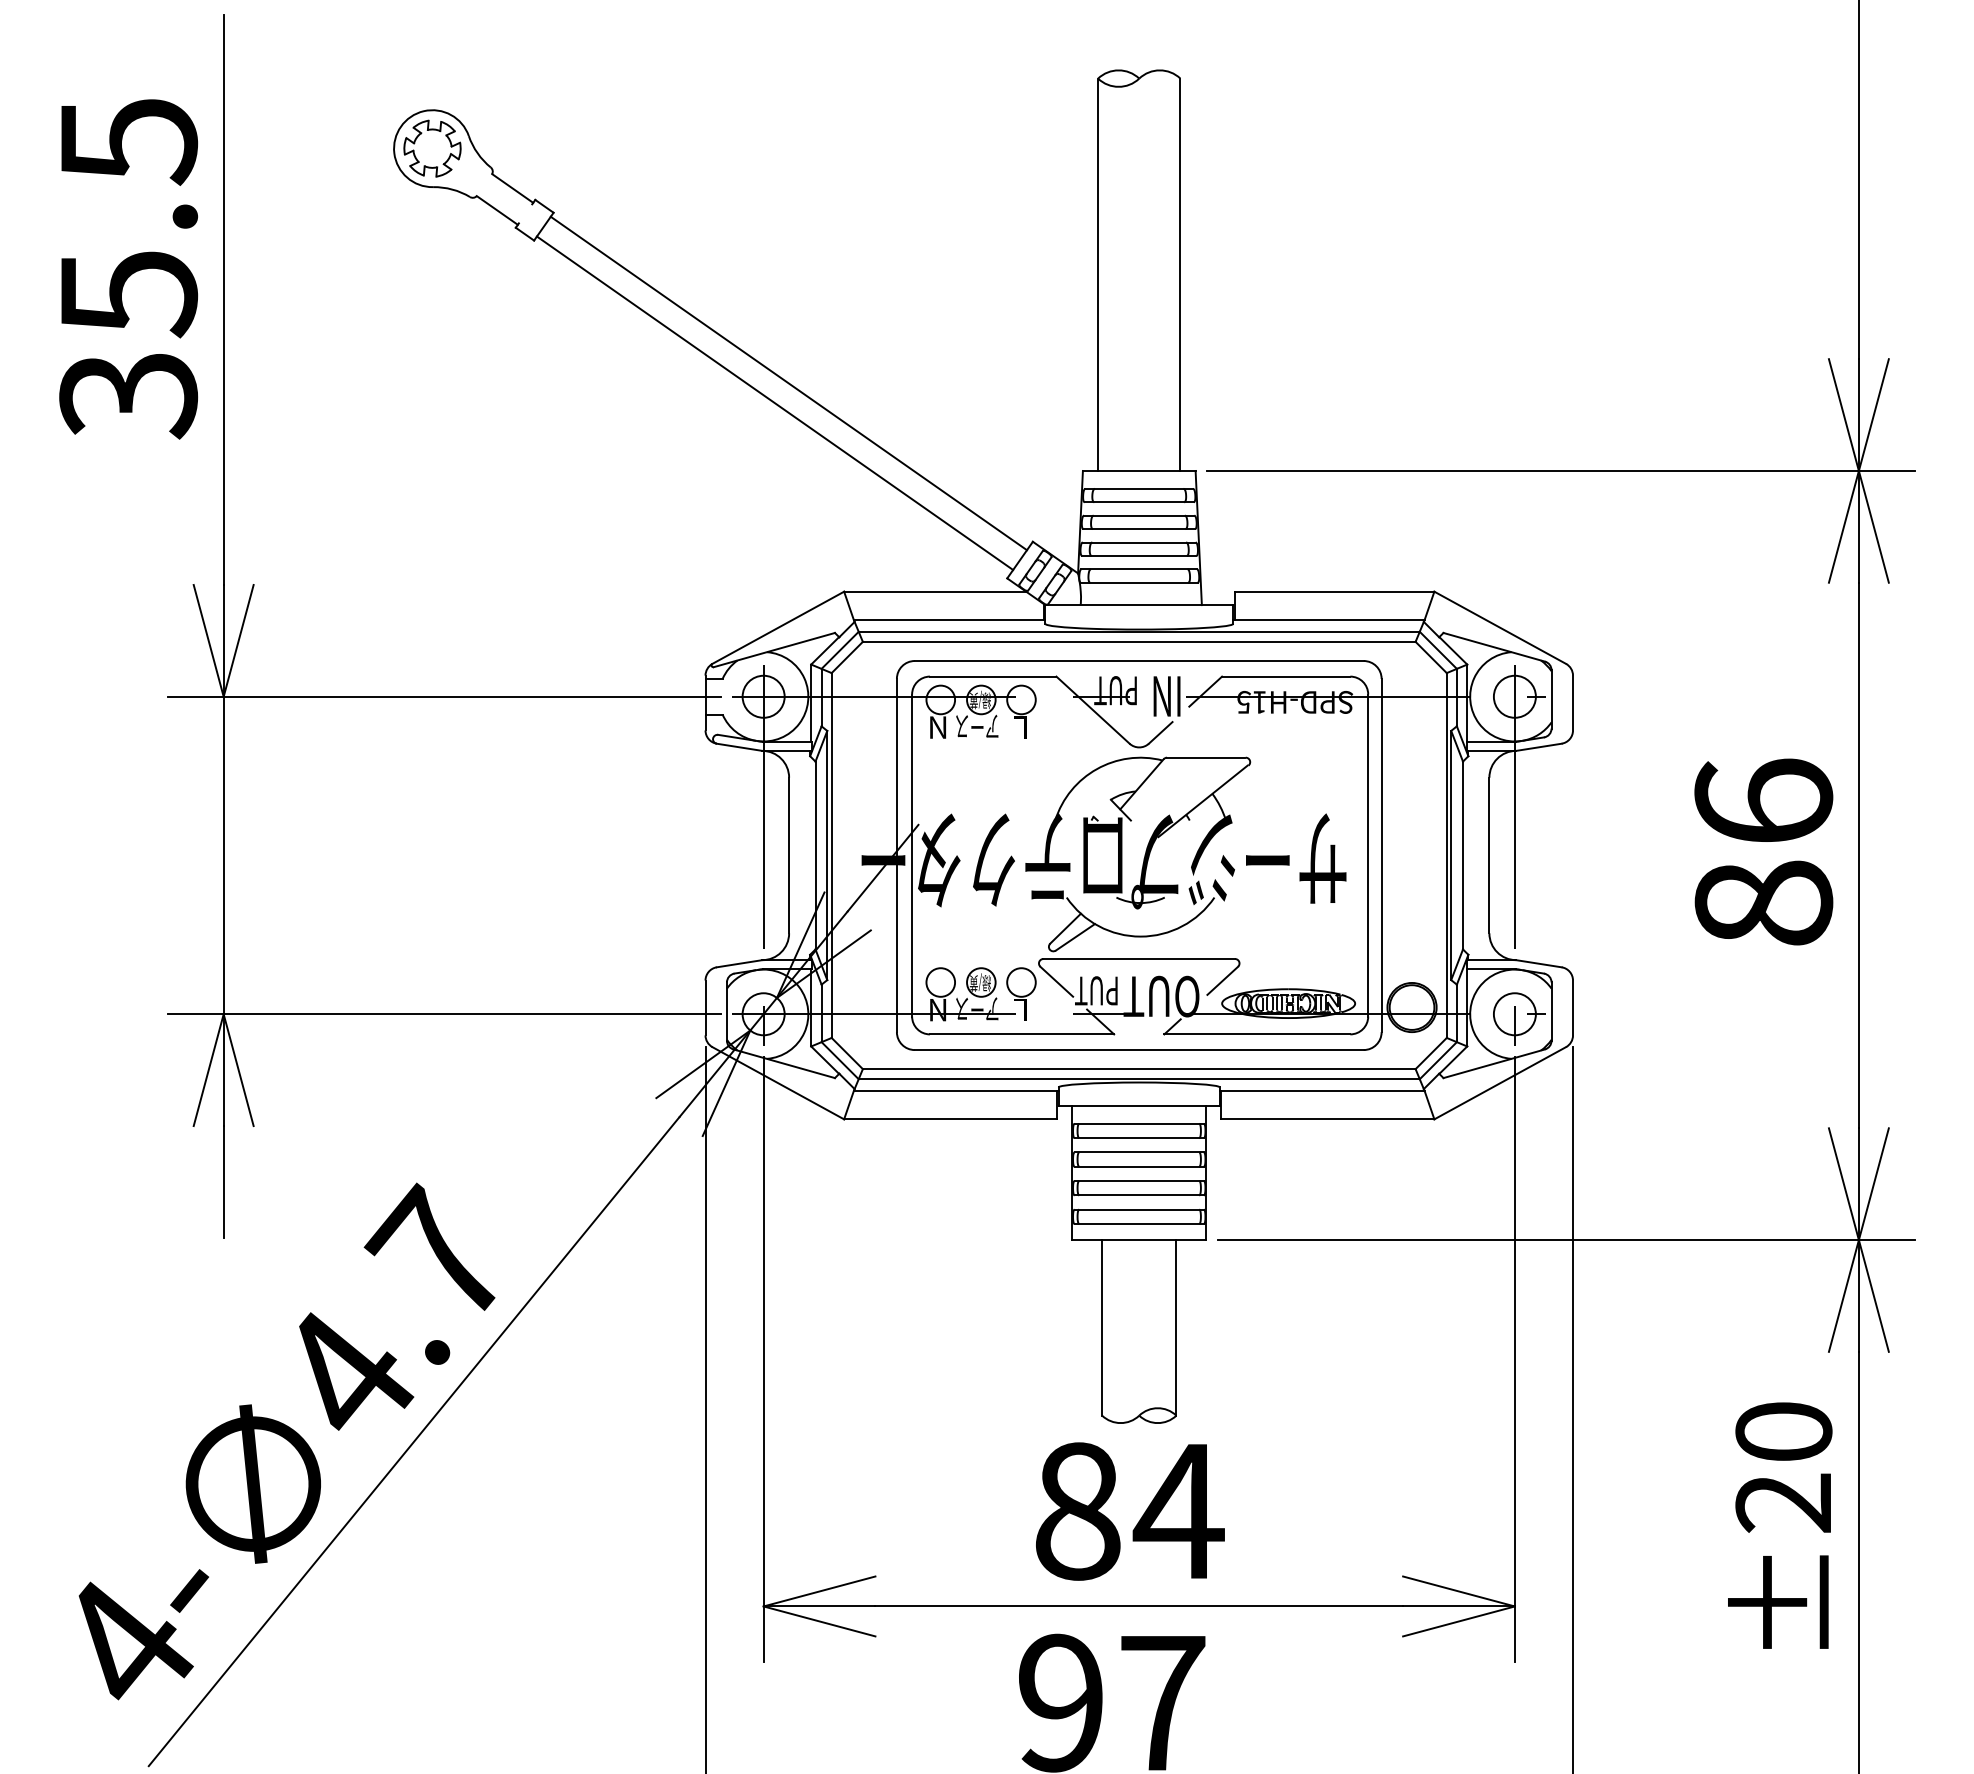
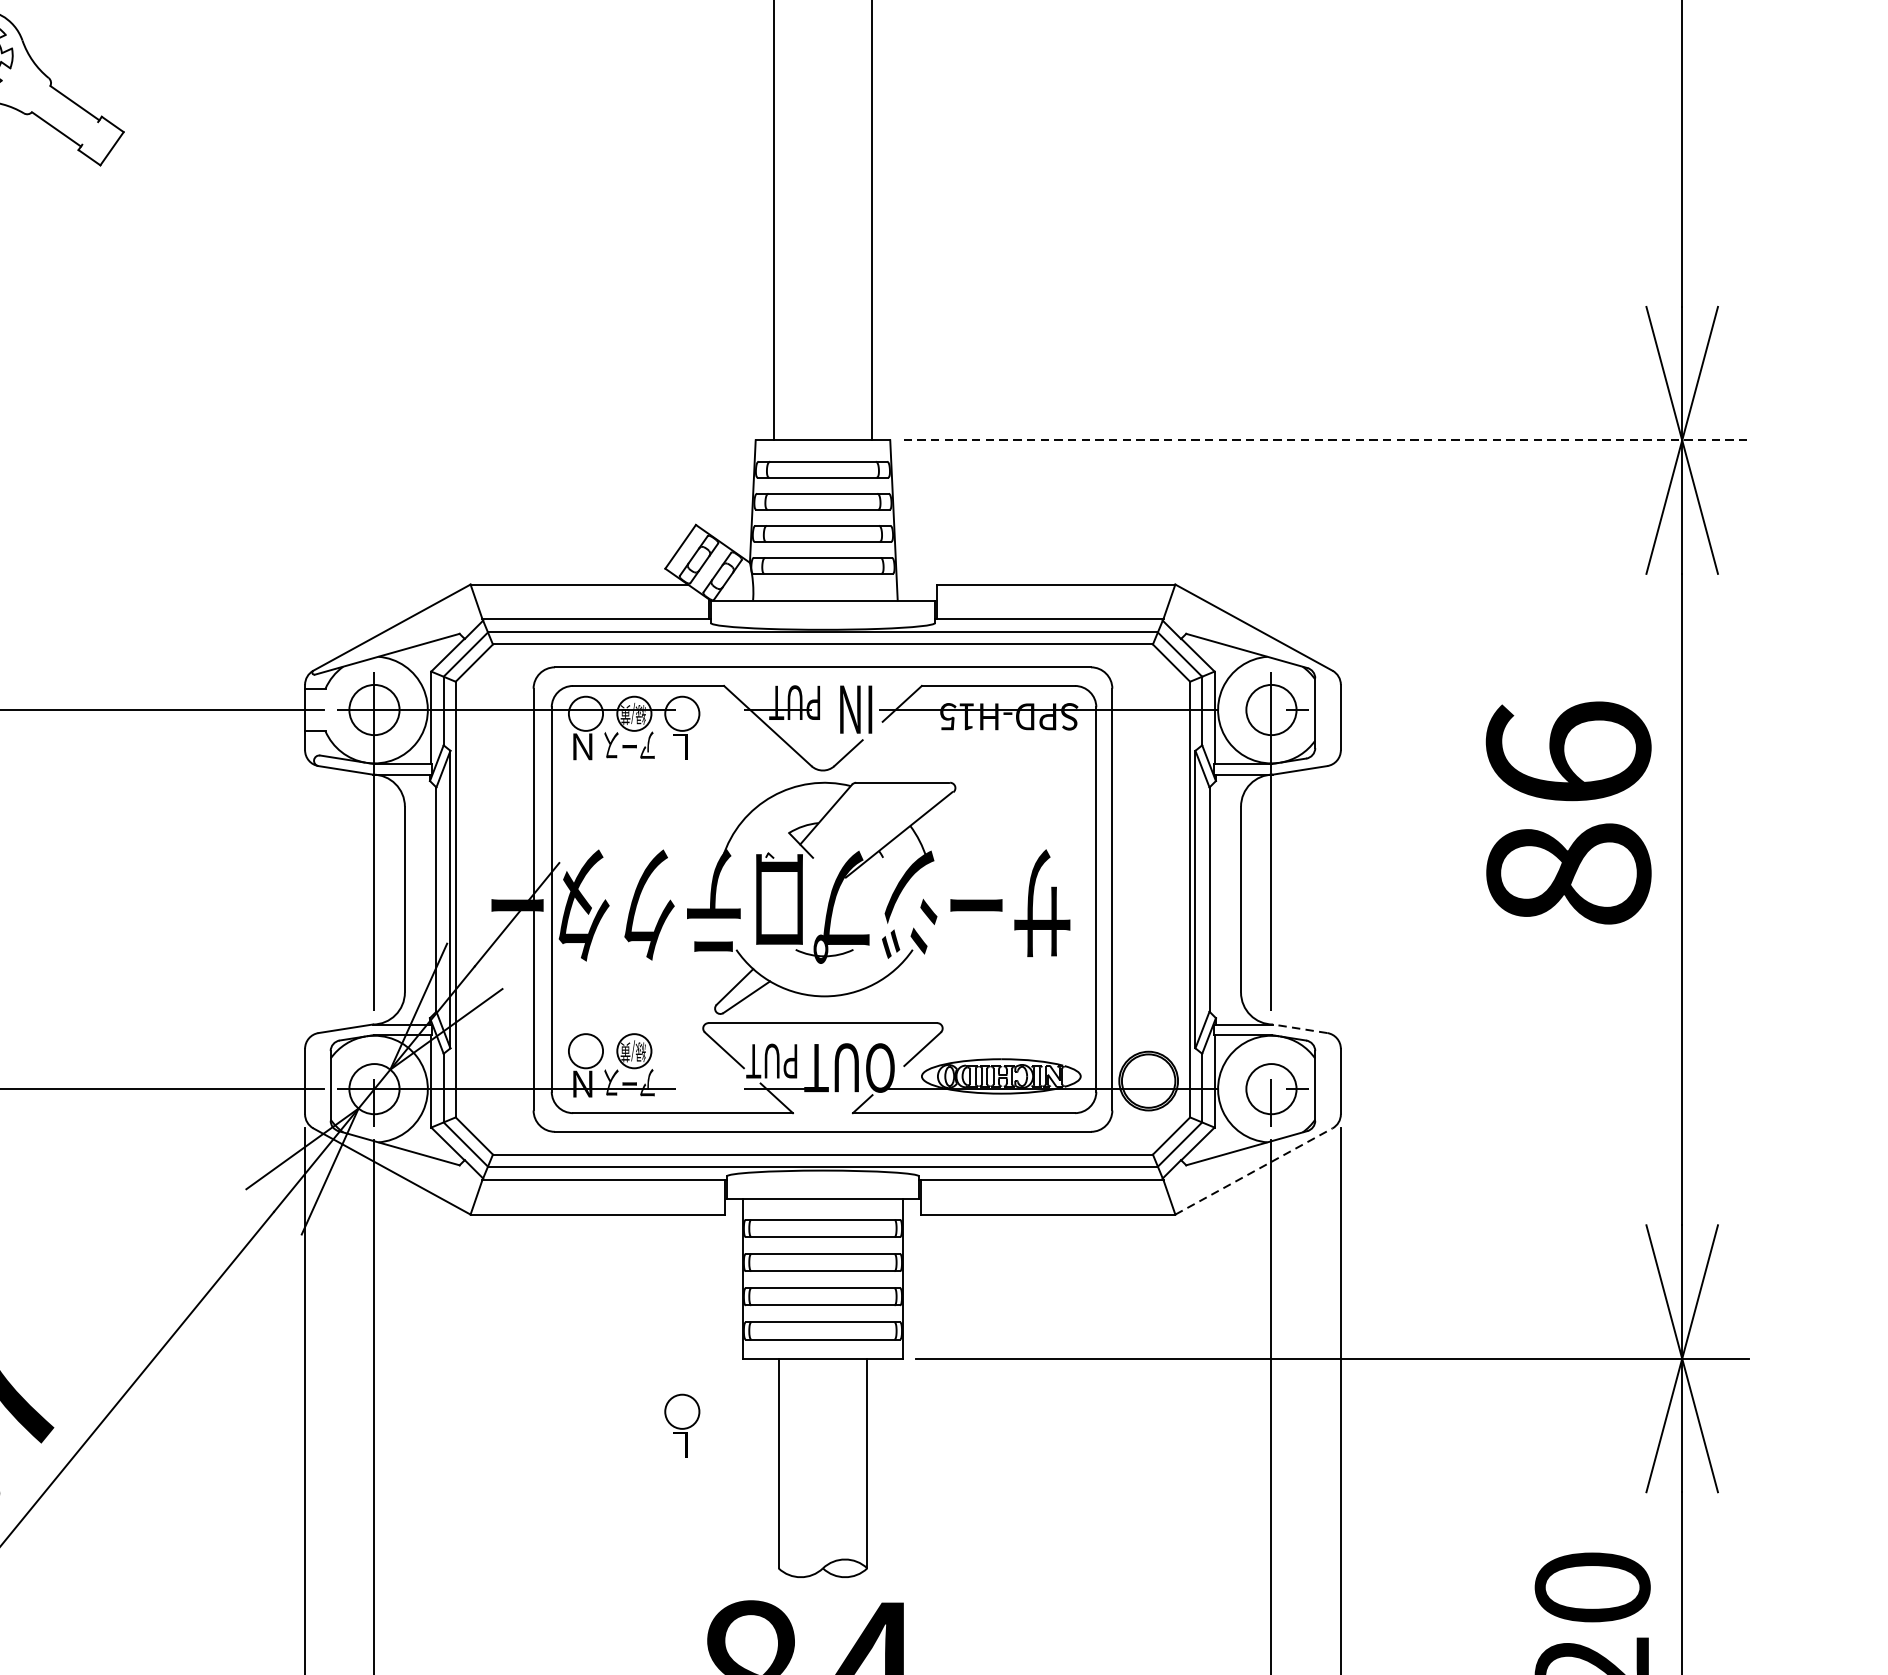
line: (788, 383) -> (404, 335), removed
line: (774, 403) -> (387, 359), removed
line: (1561, 470) -> (1327, 439), solid -> dashed
text: (1763, 851) -> (1568, 812), moved
line: (1538, 963) -> (1299, 1028), solid -> dashed
part: (1021, 993) -> (682, 1424), moved
line: (1500, 1083) -> (1254, 1171), solid -> dashed

